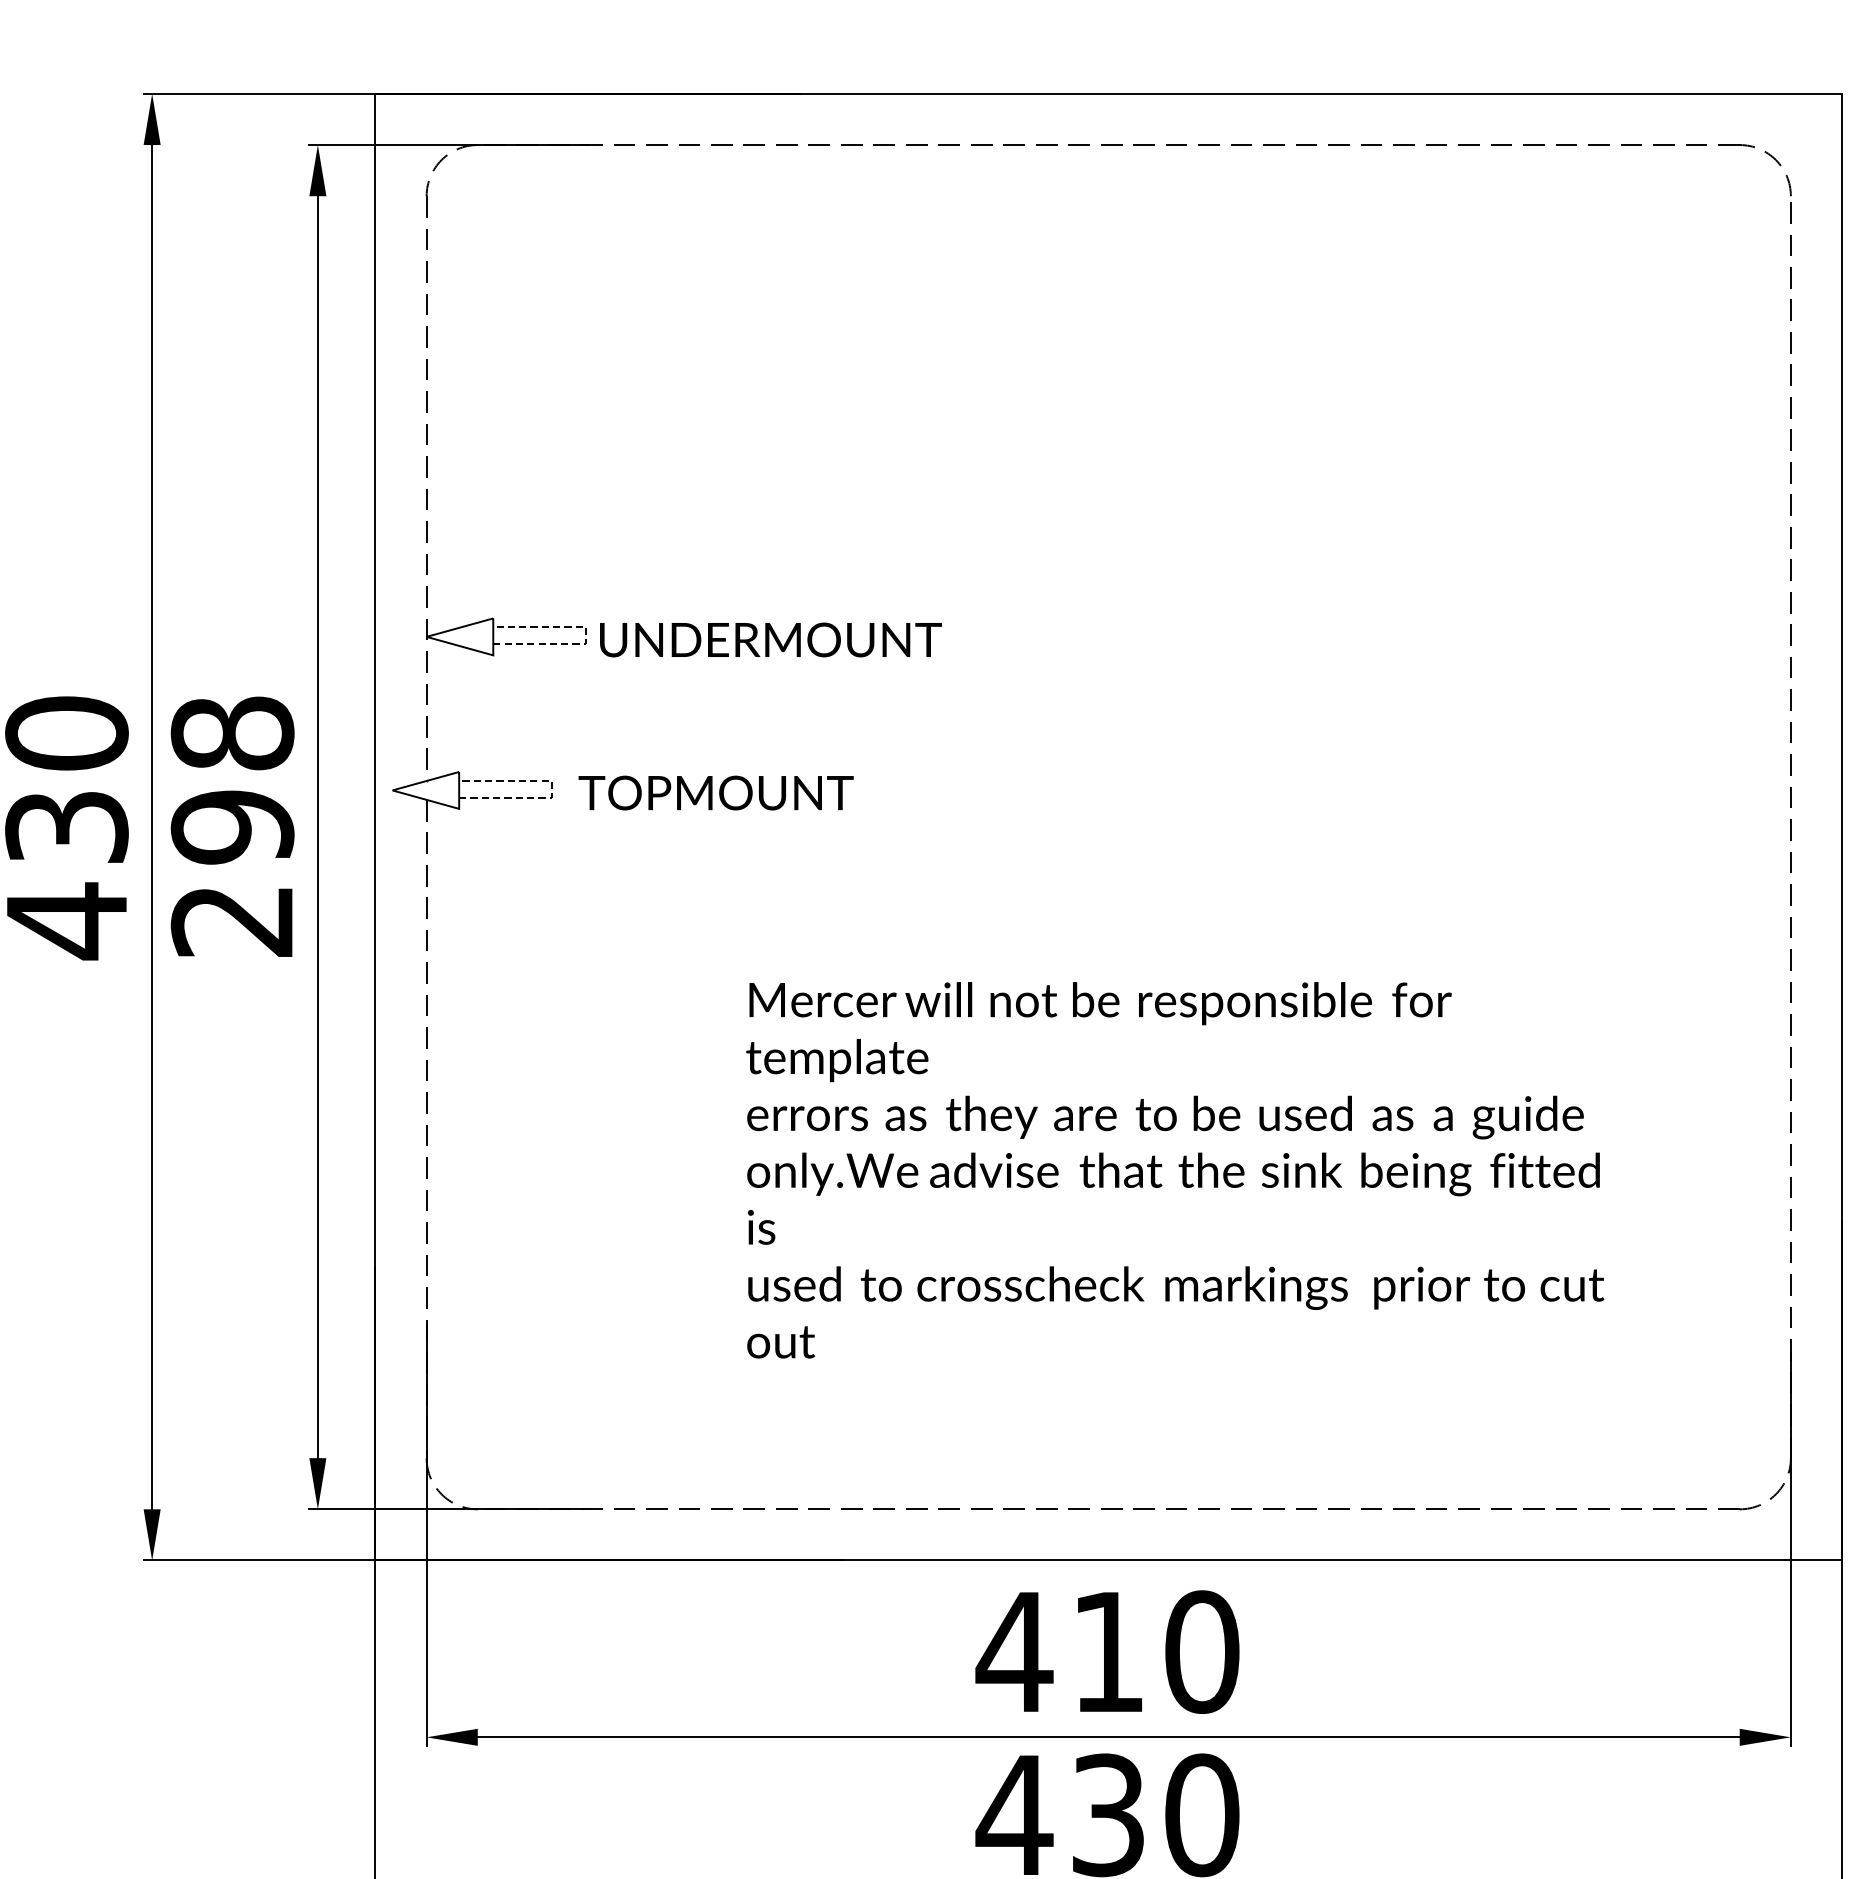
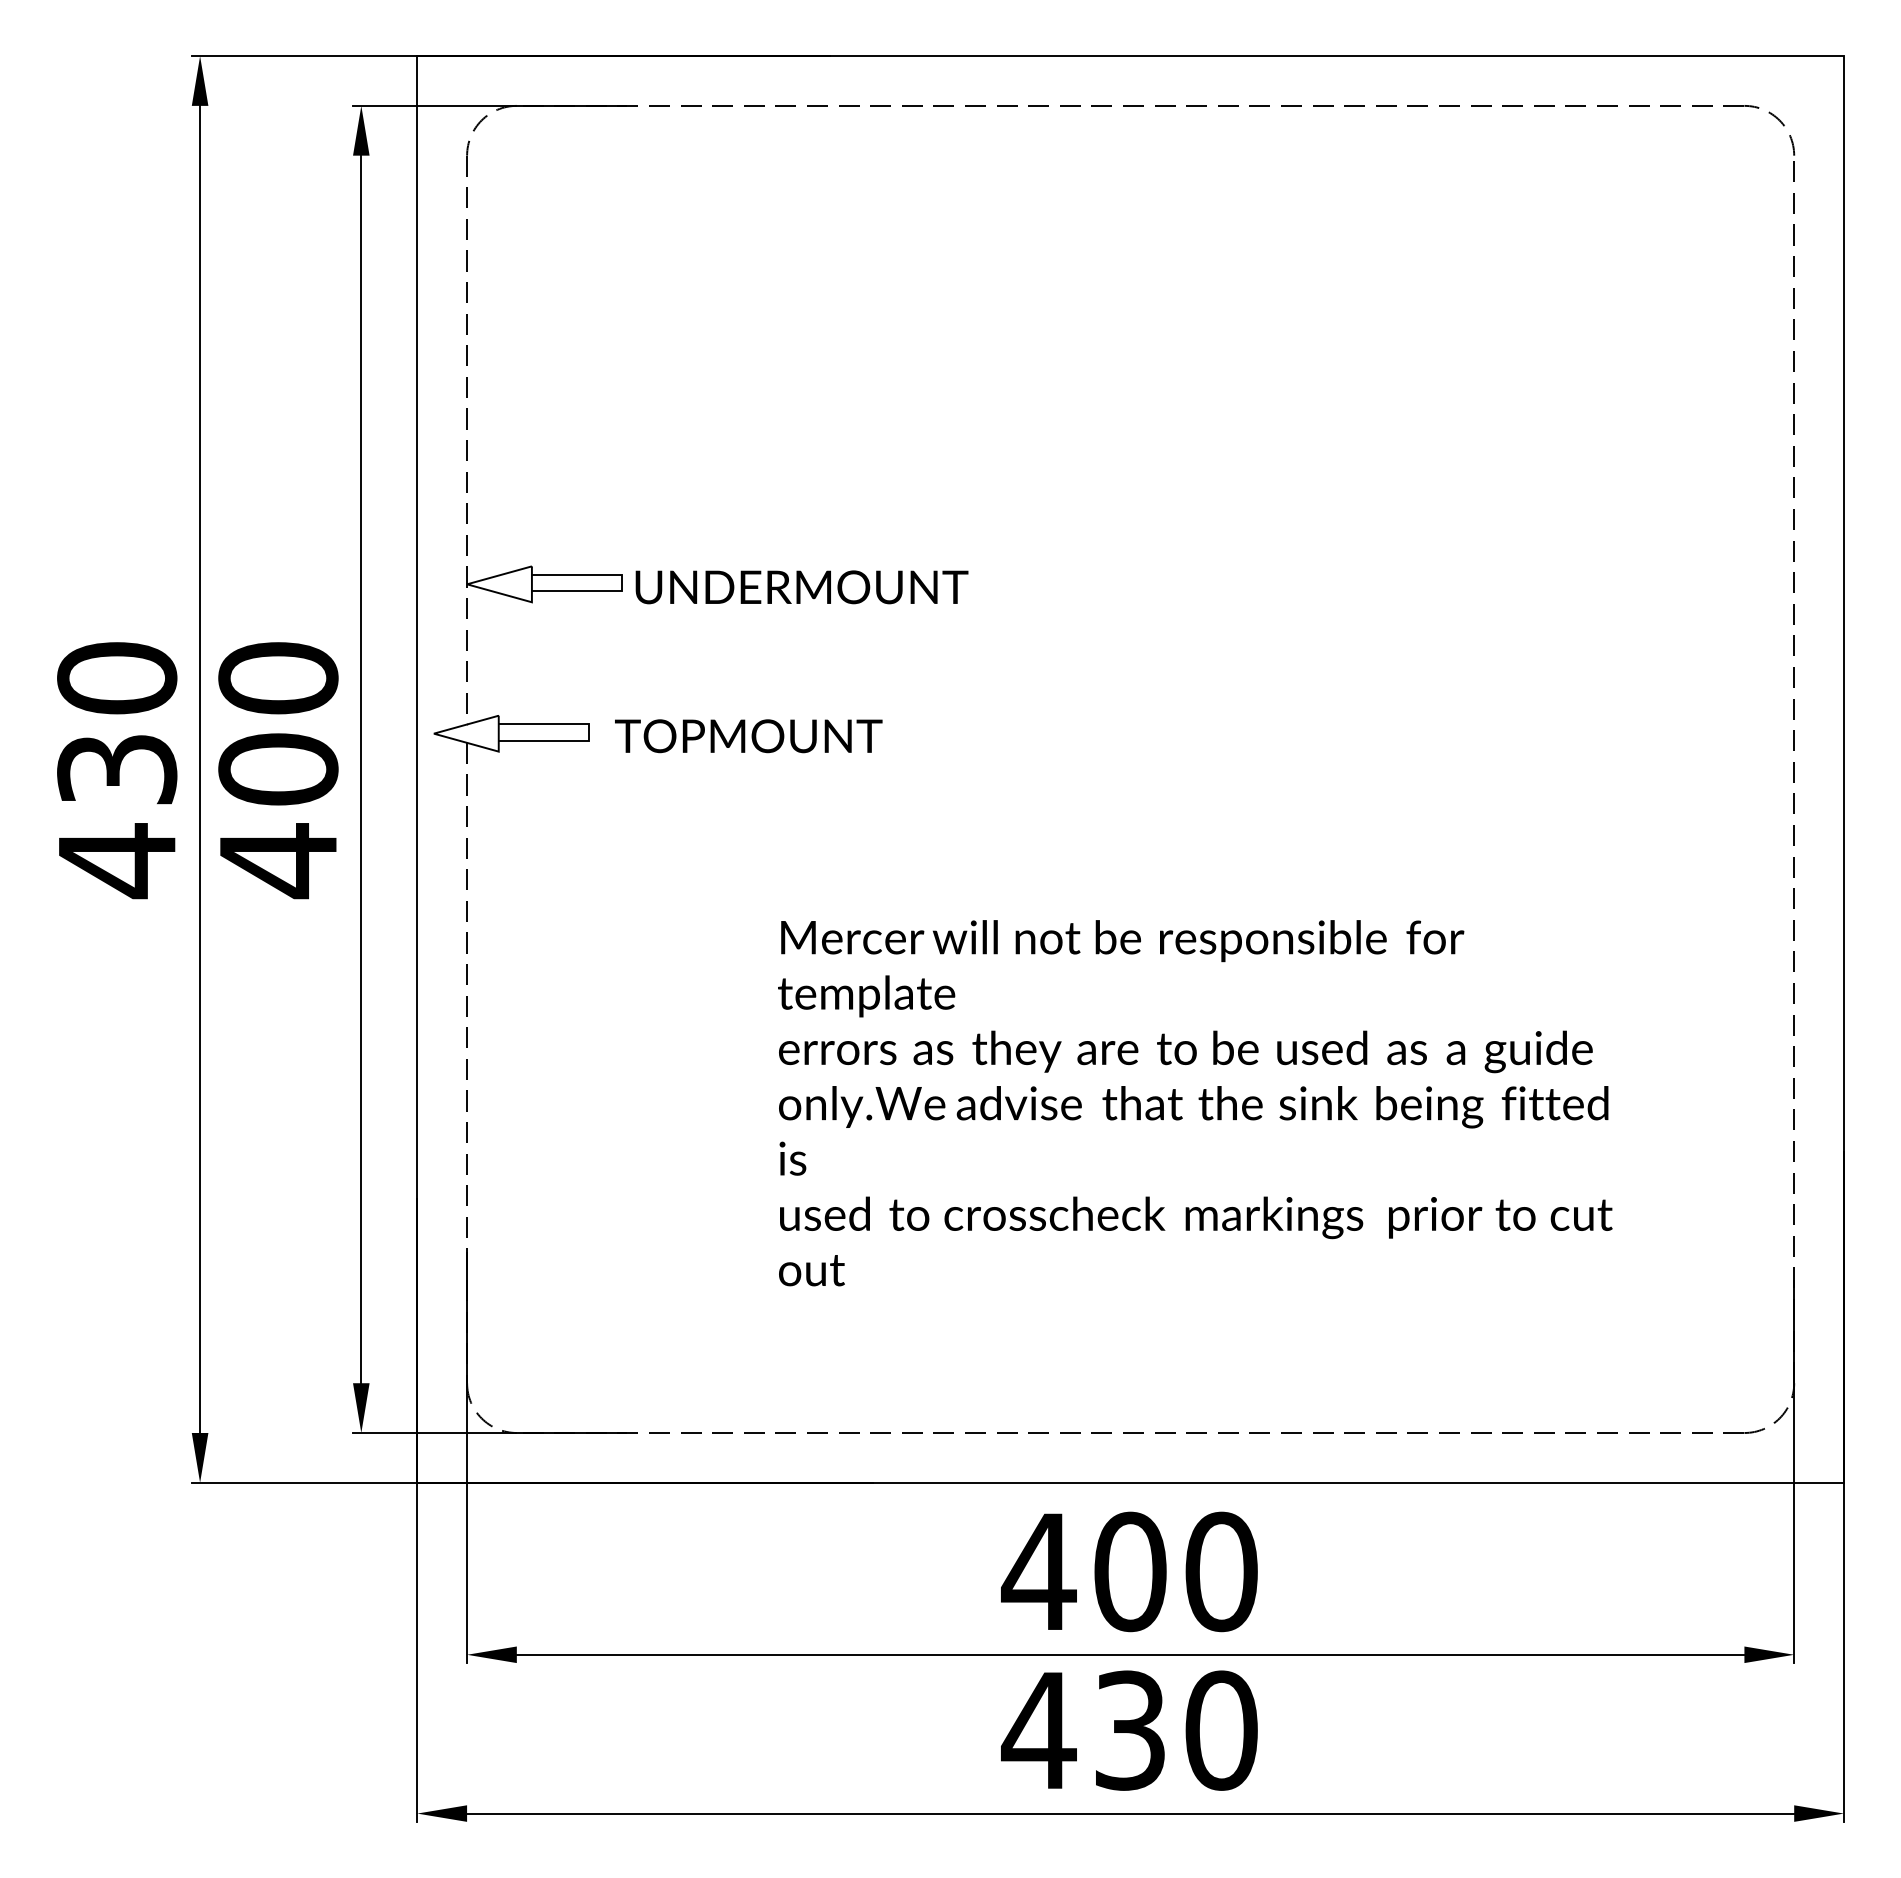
line: (586, 635) -> (622, 582), dashed -> solid
line: (551, 788) -> (588, 731), dashed -> solid
text: (232, 828) -> (278, 770), 298 -> 400
text: (1108, 1651) -> (1130, 1571), 410 -> 400

